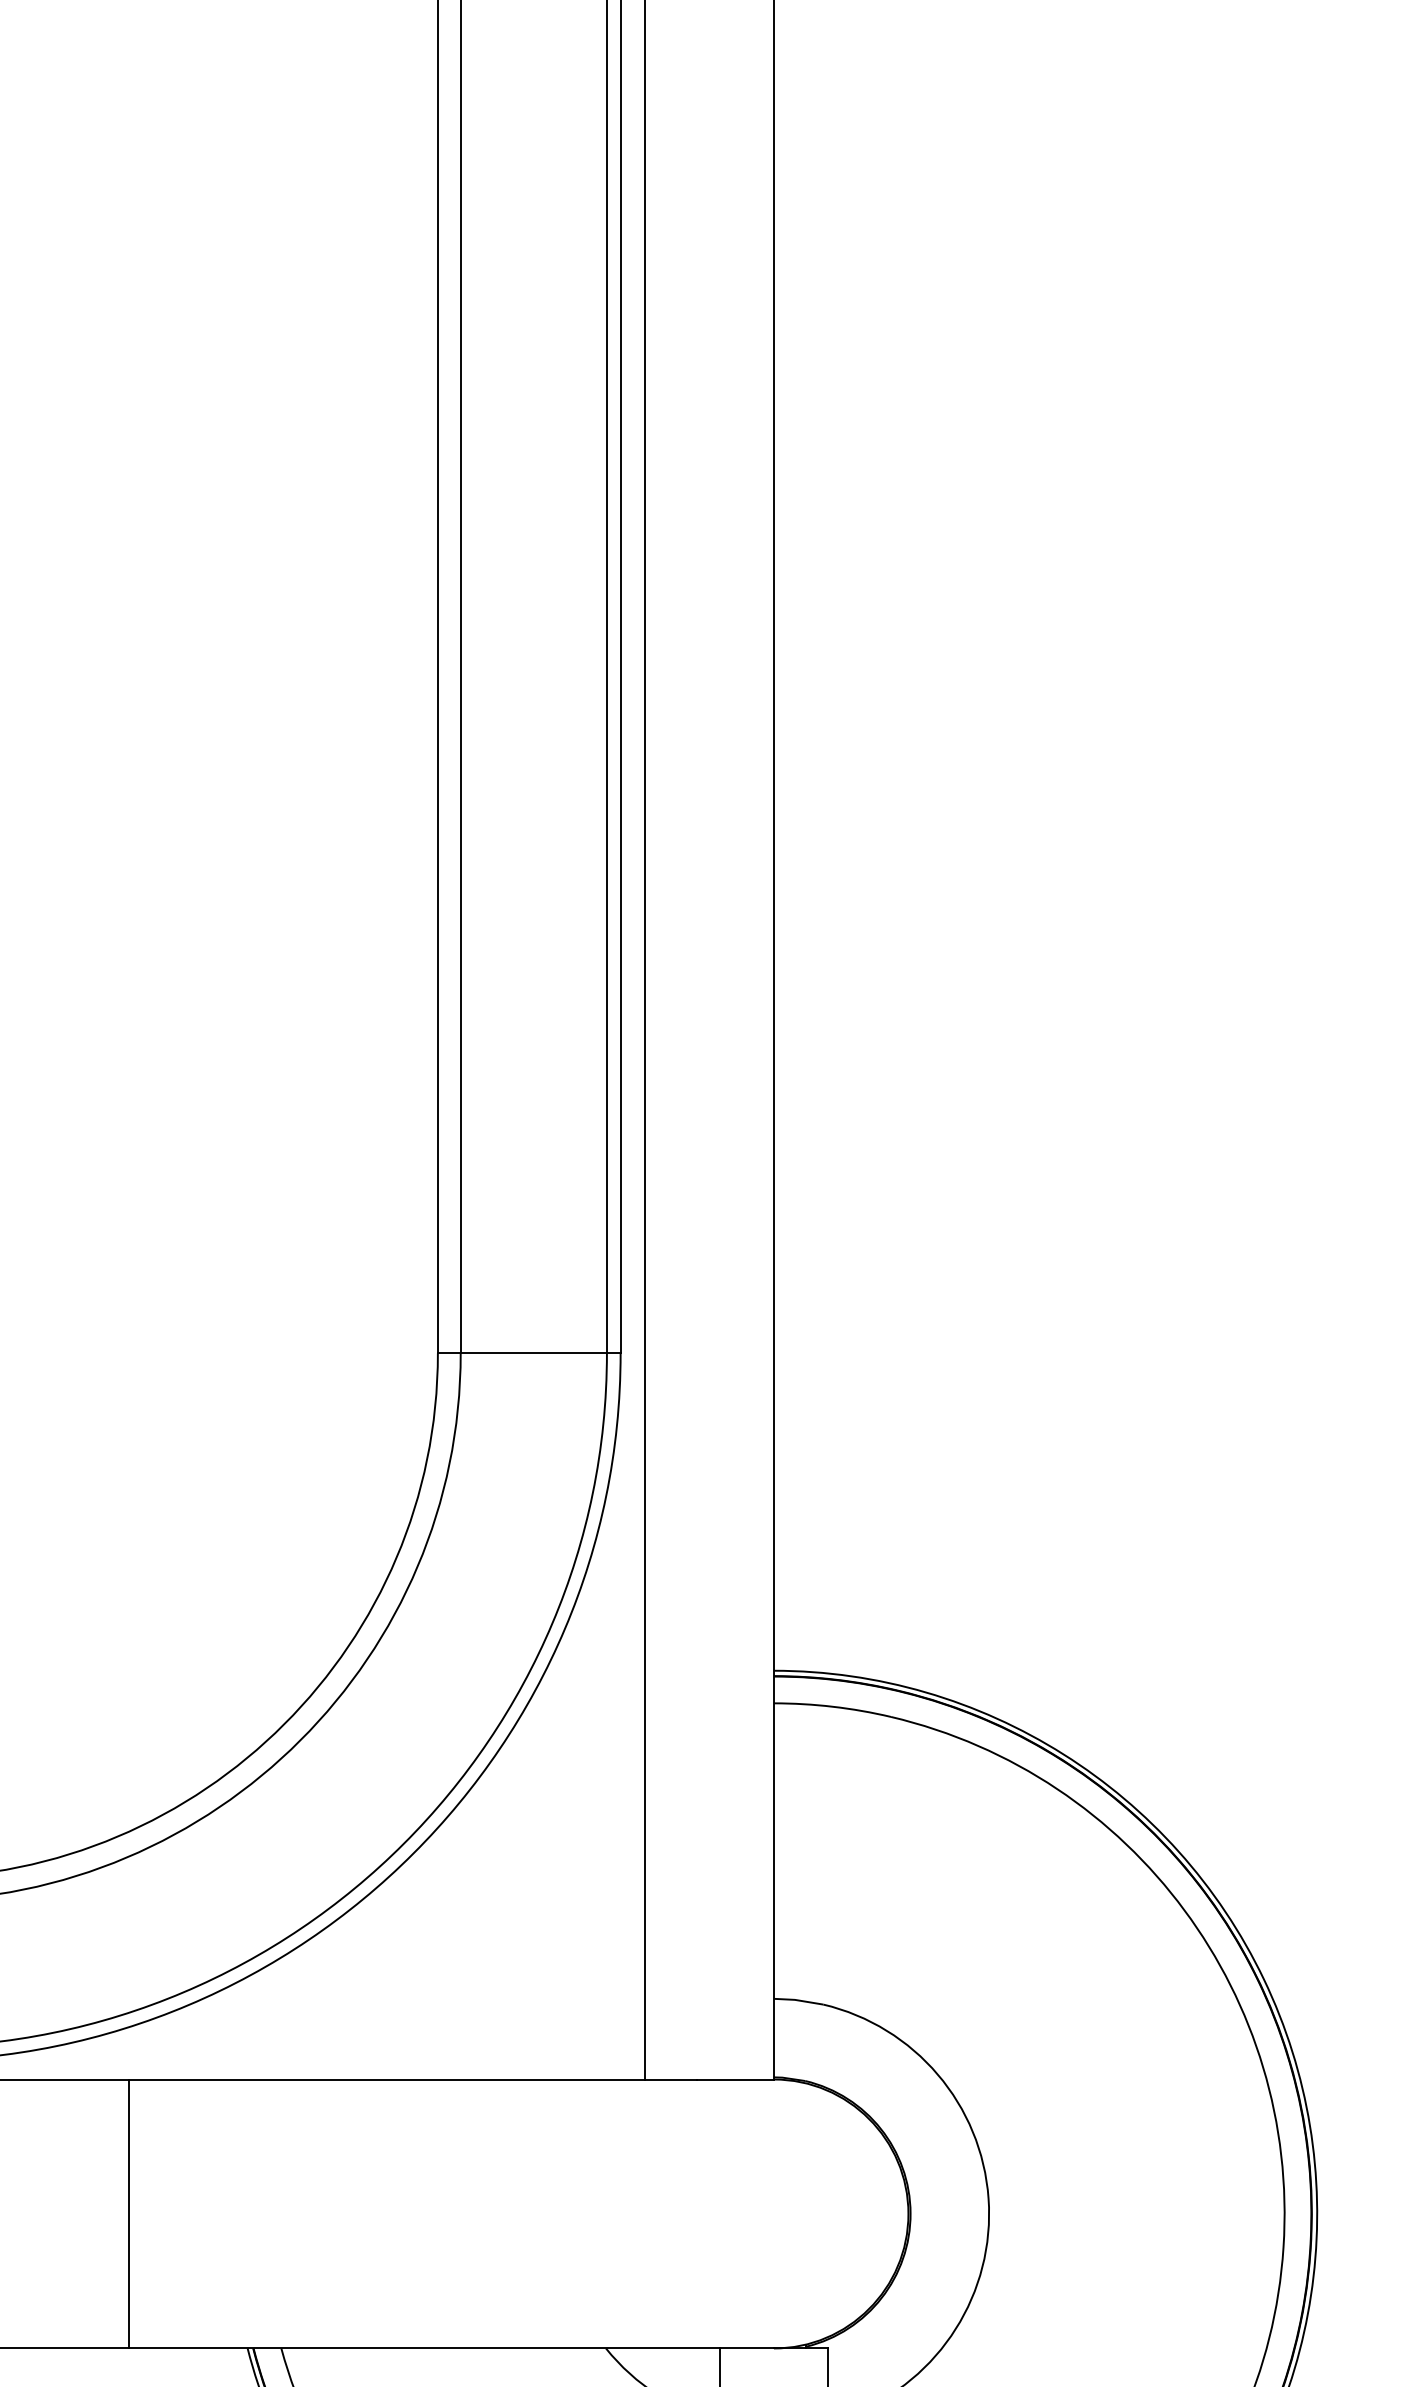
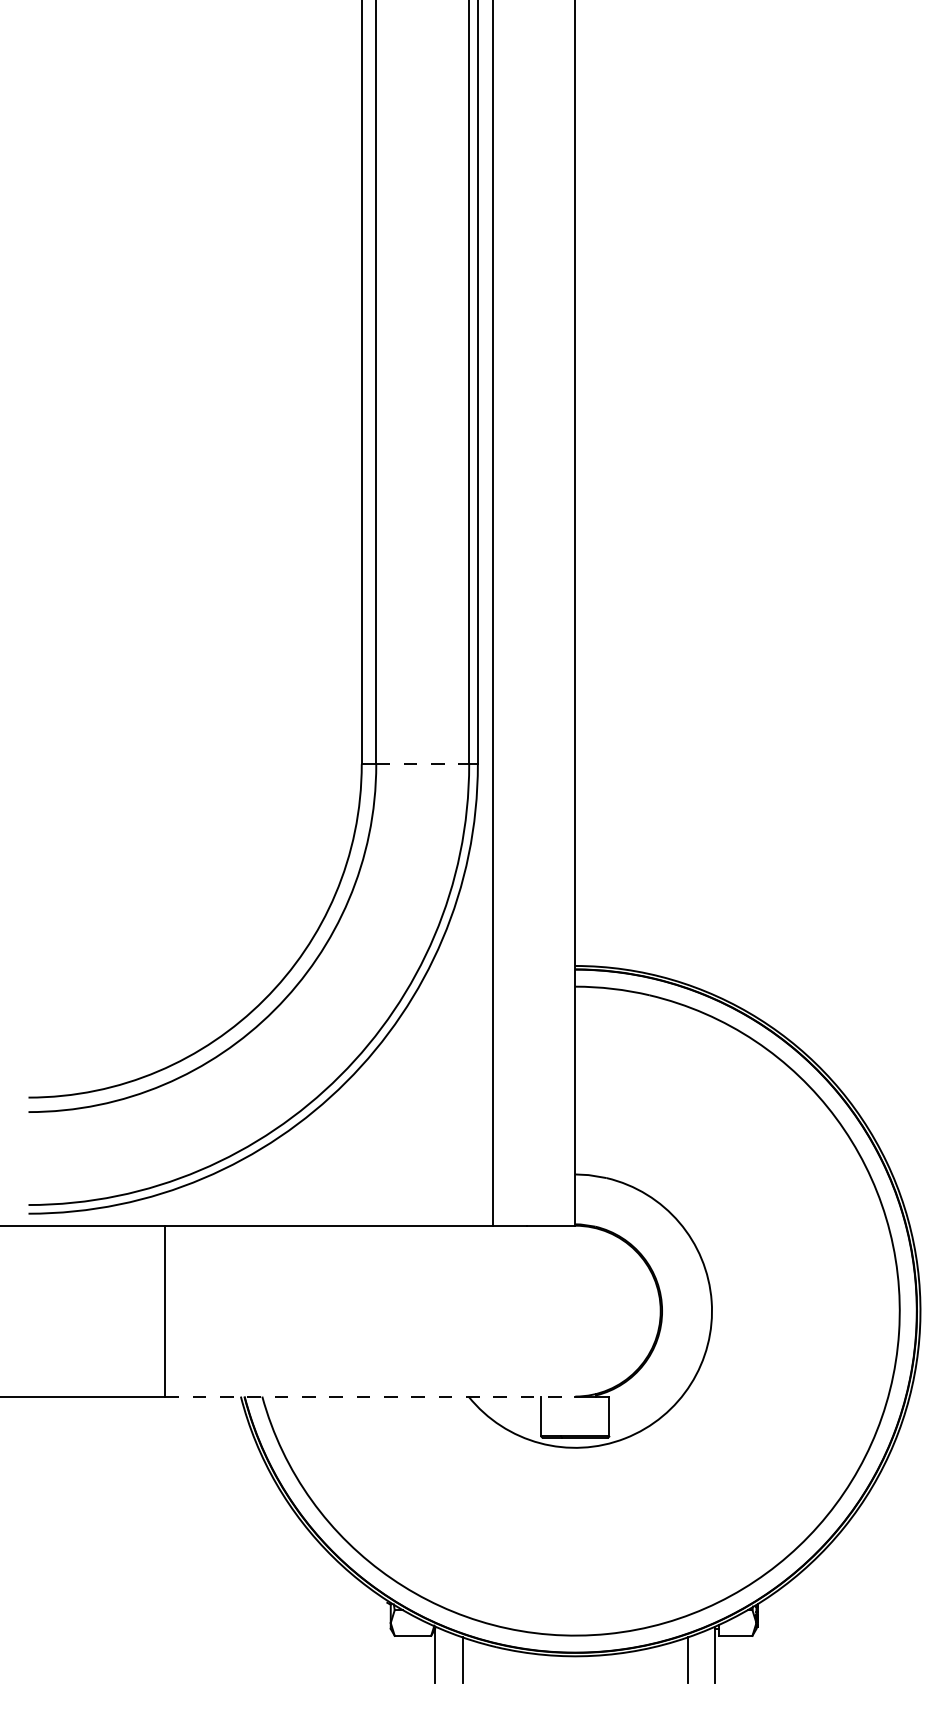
line: (535, 1353) -> (423, 764), solid -> dashed
line: (451, 2348) -> (370, 1396), solid -> dashed

